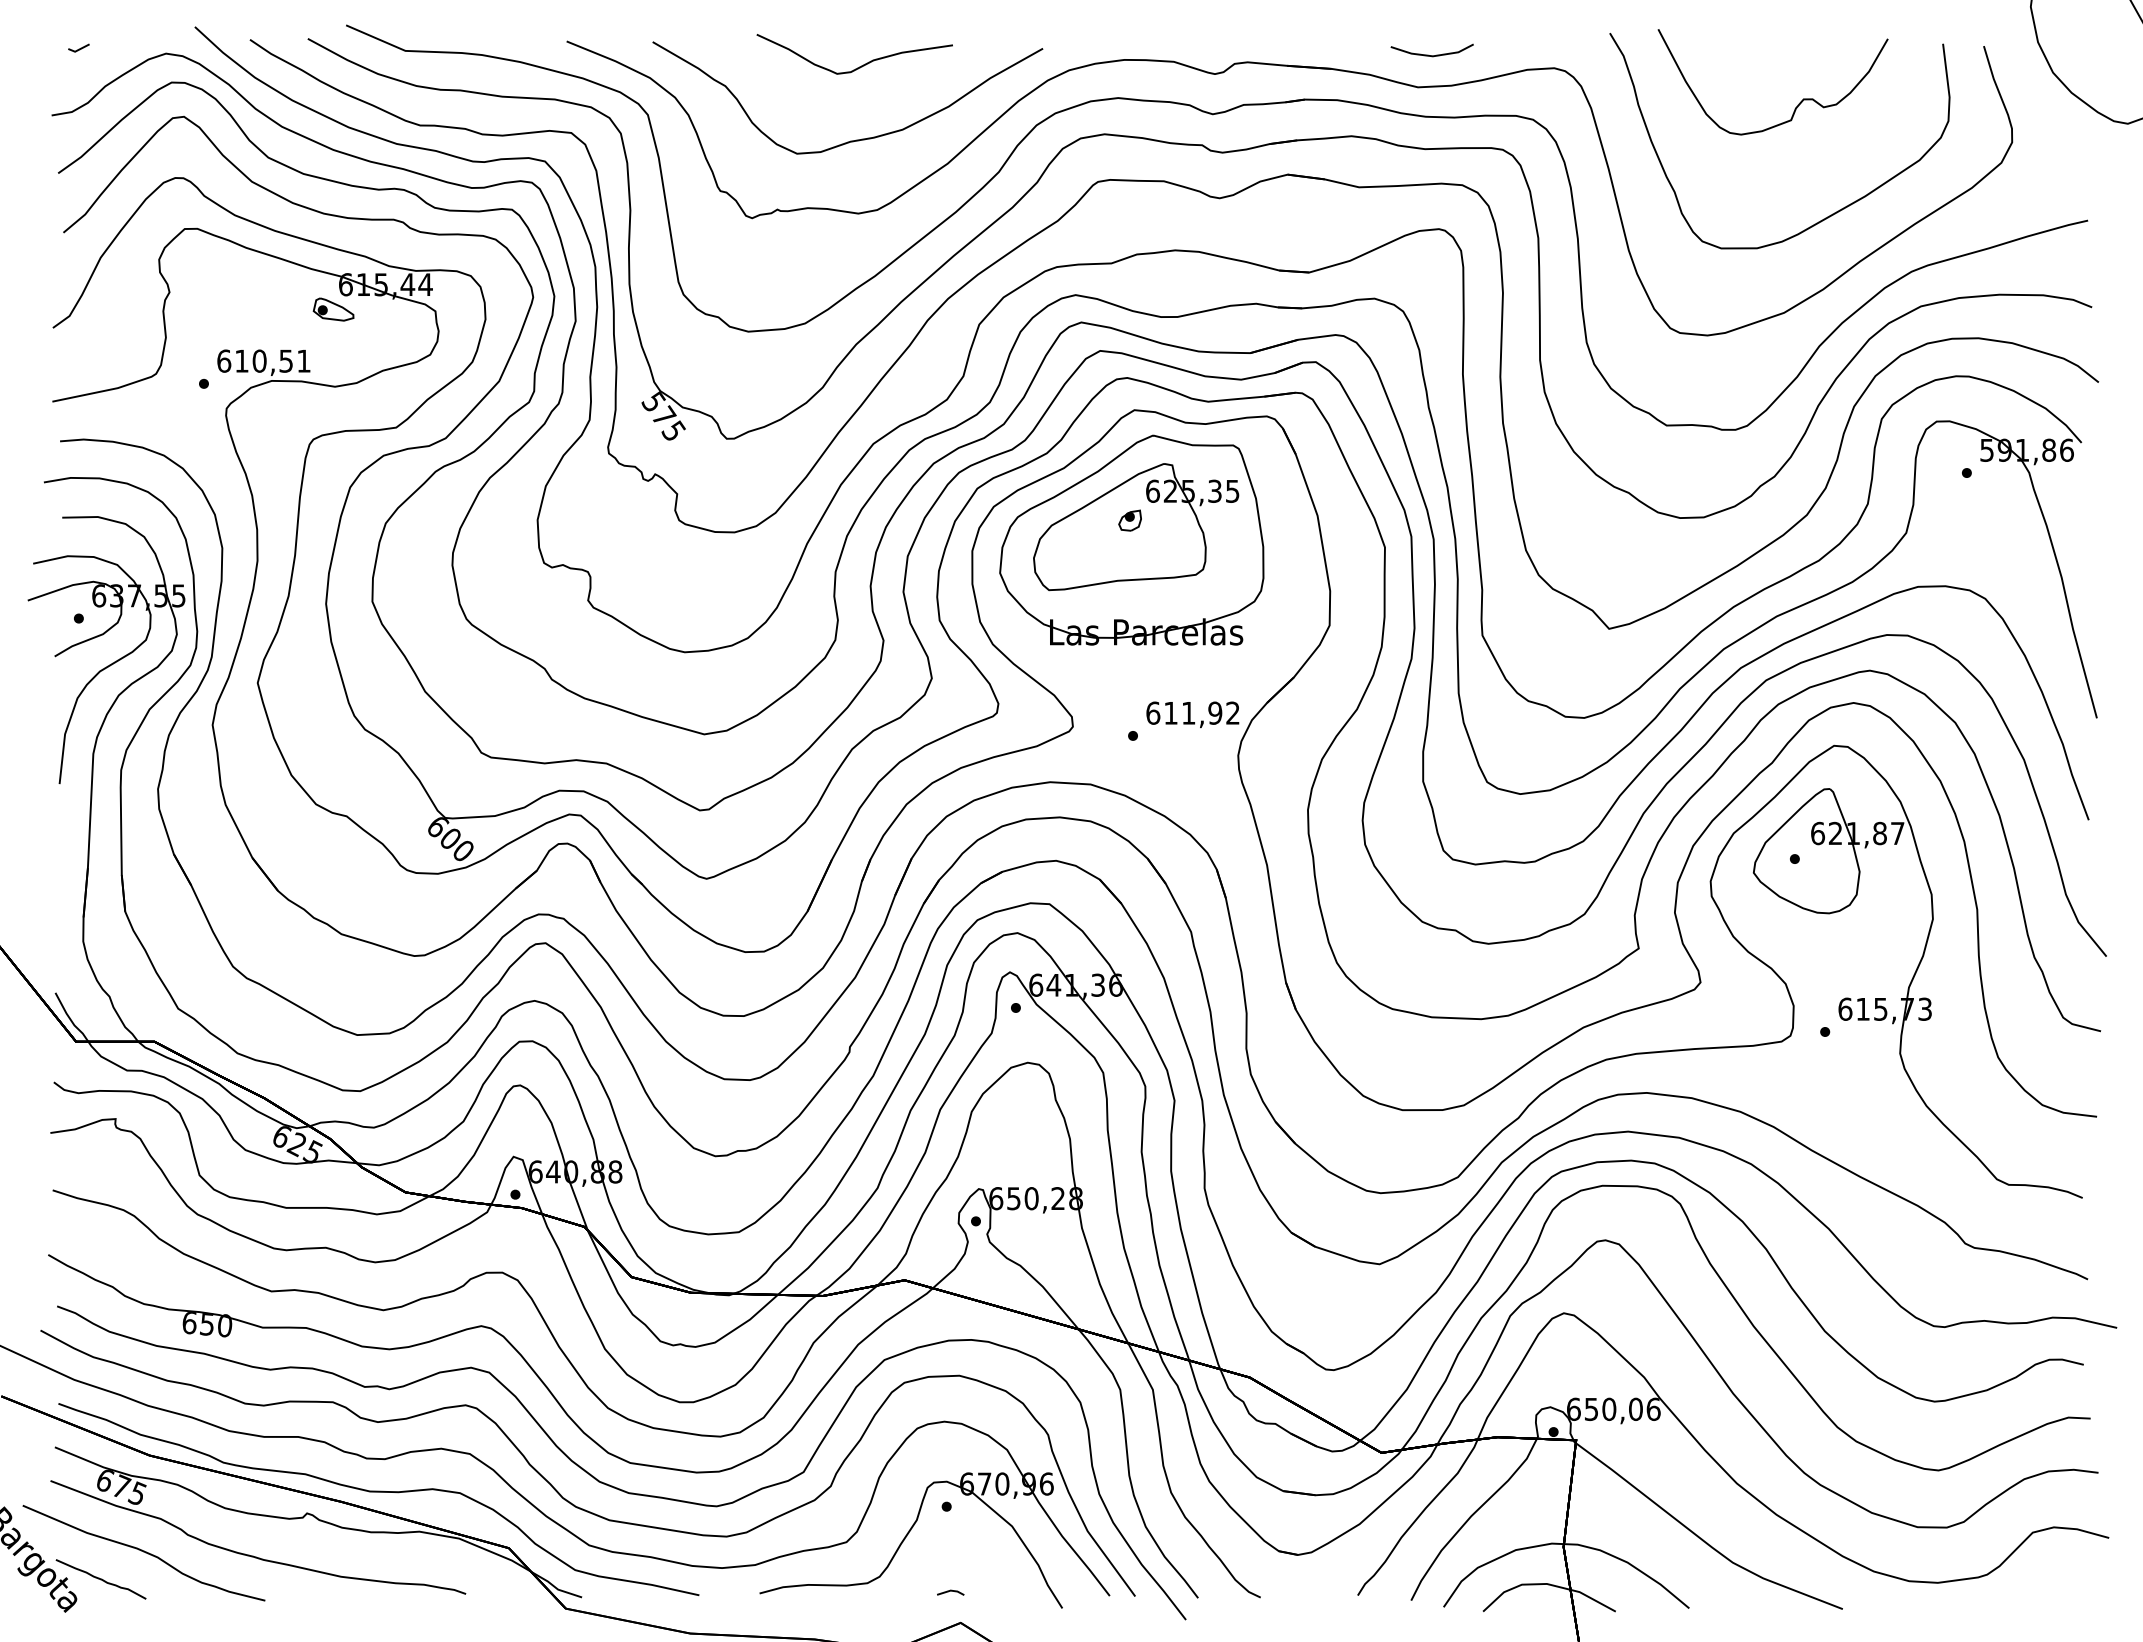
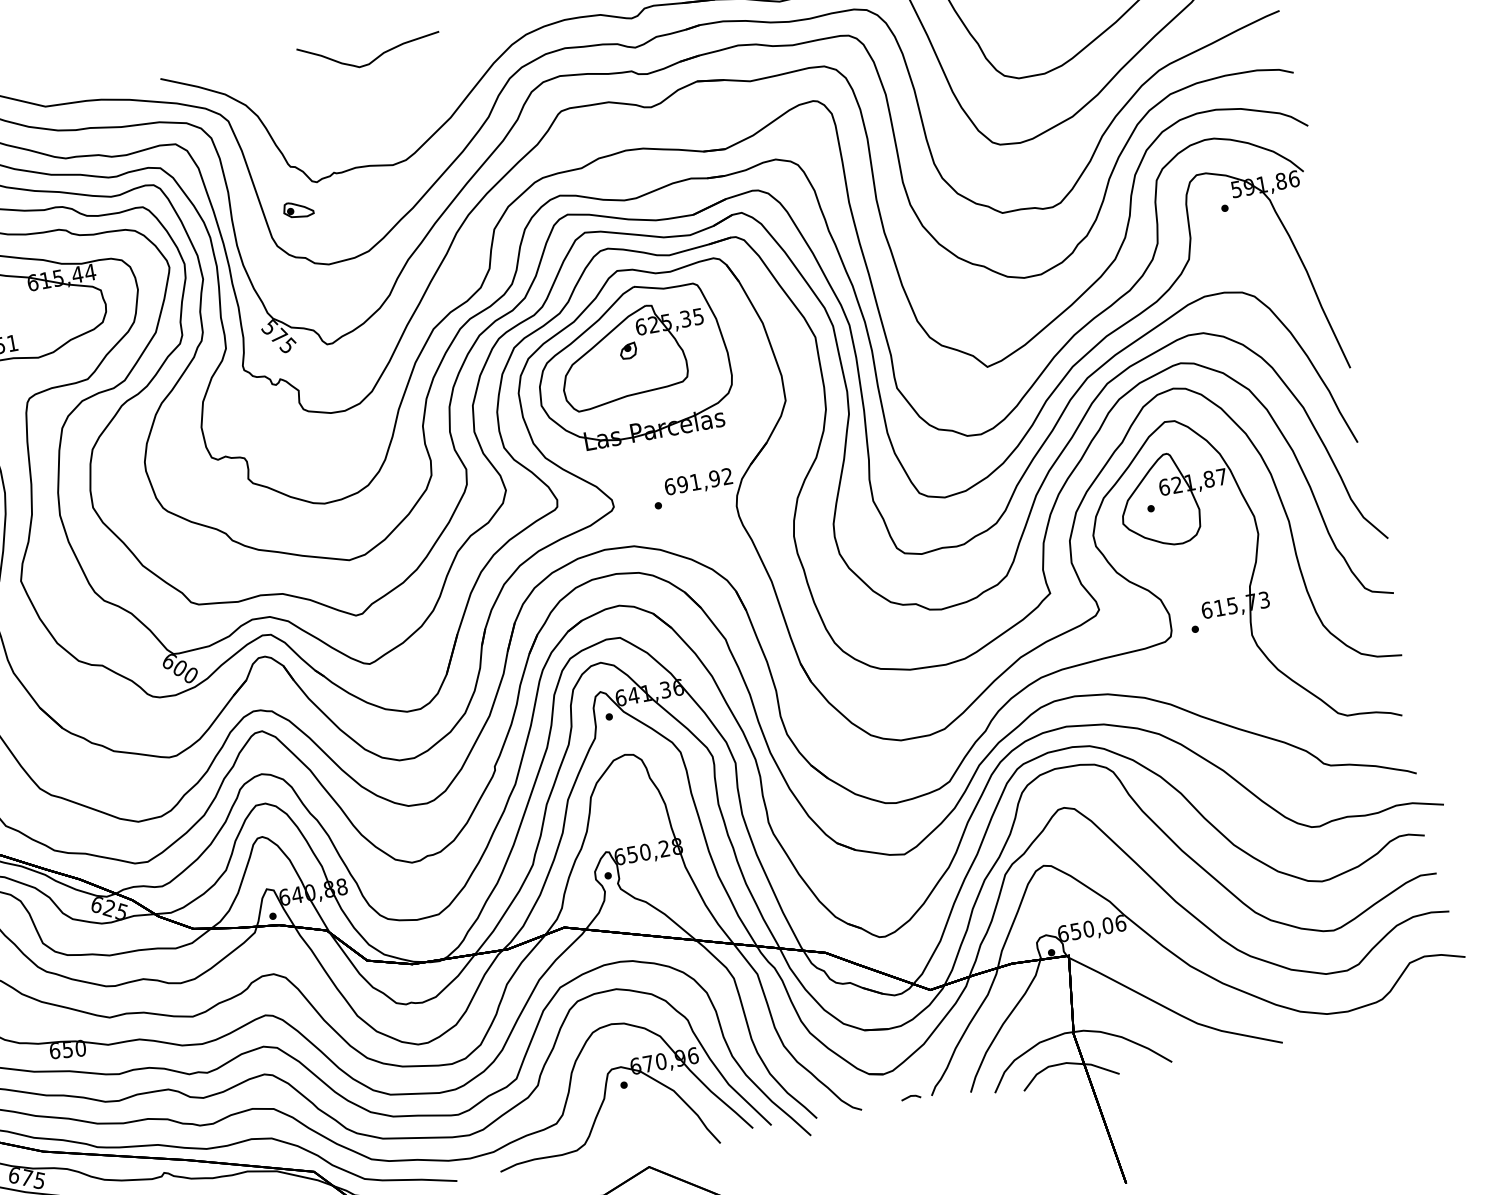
curve: (856, 139) -> (381, 112), removed
part: (333, 309) -> (298, 209), moved
text: (1170, 712) -> (682, 484), 611,92 -> 691,92
line: (950, 1591) -> (910, 1096), moved

